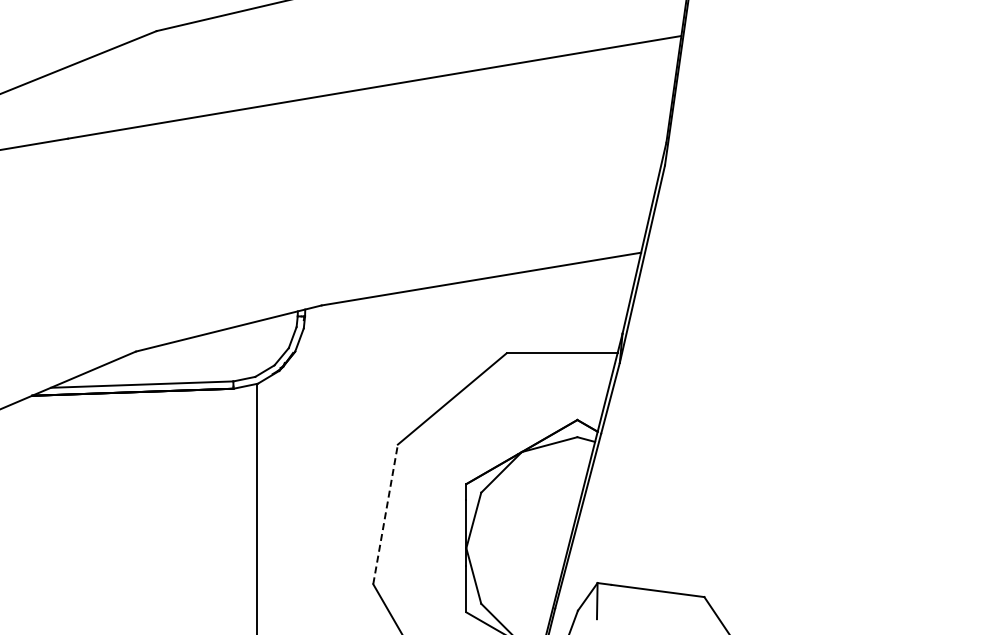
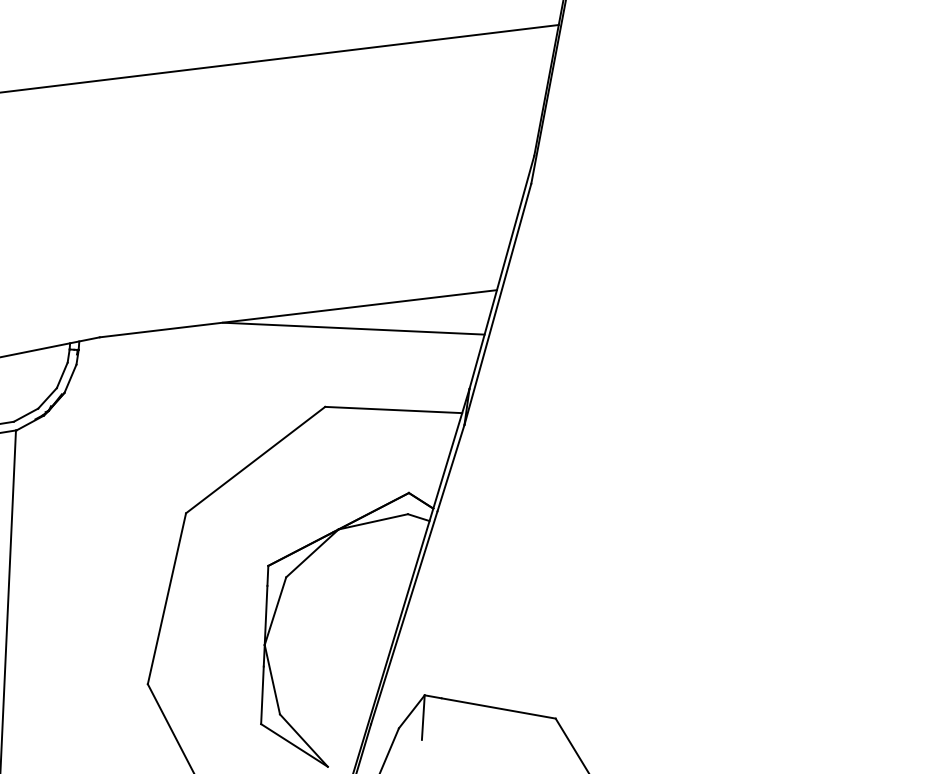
line: (526, 289) -> (353, 329), added
line: (385, 514) -> (166, 598), dashed -> solid

